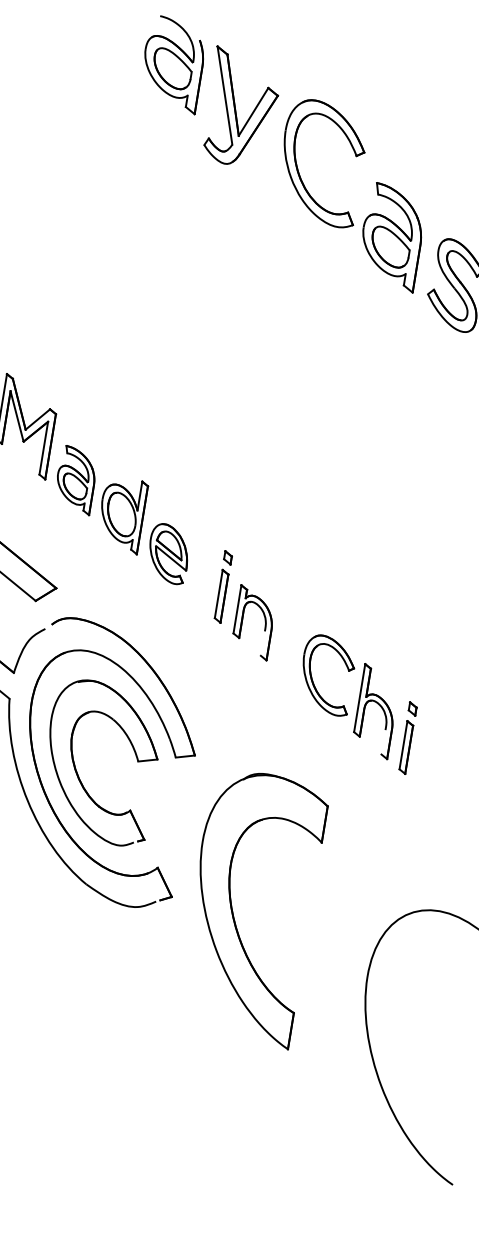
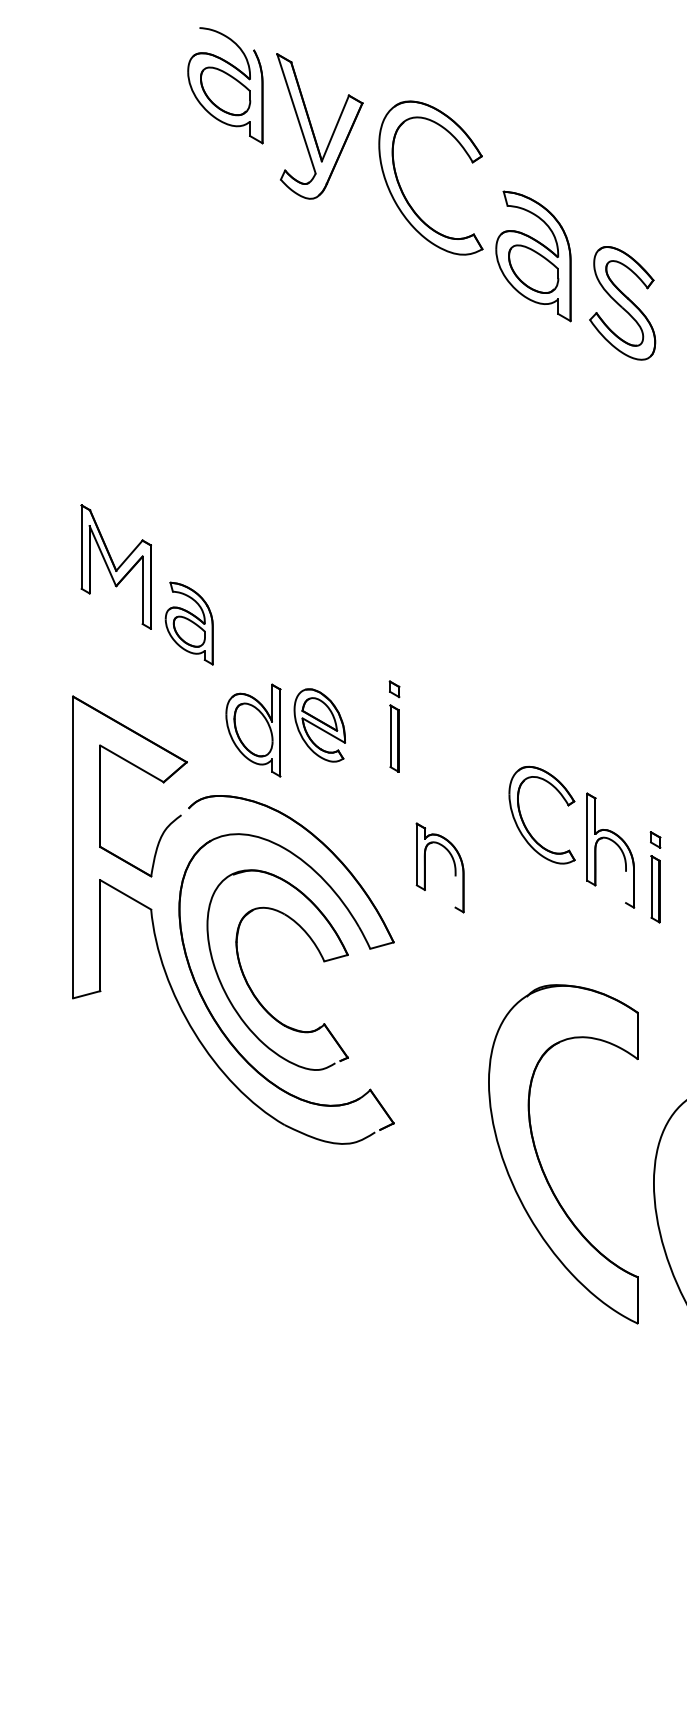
part: (121, 514) -> (253, 730), moved
part: (168, 553) -> (319, 725), moved
part: (242, 620) -> (425, 867), moved
part: (233, 911) -> (541, 1163), moved

